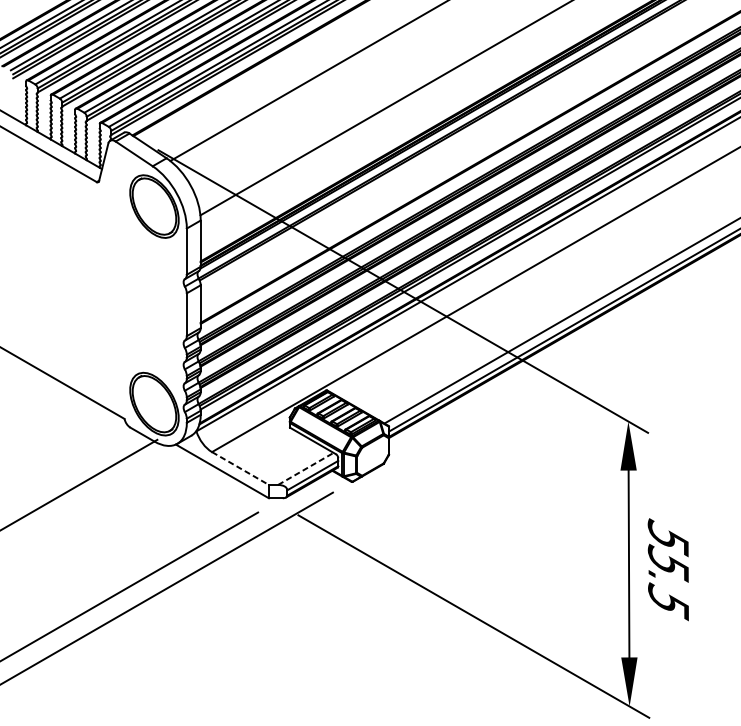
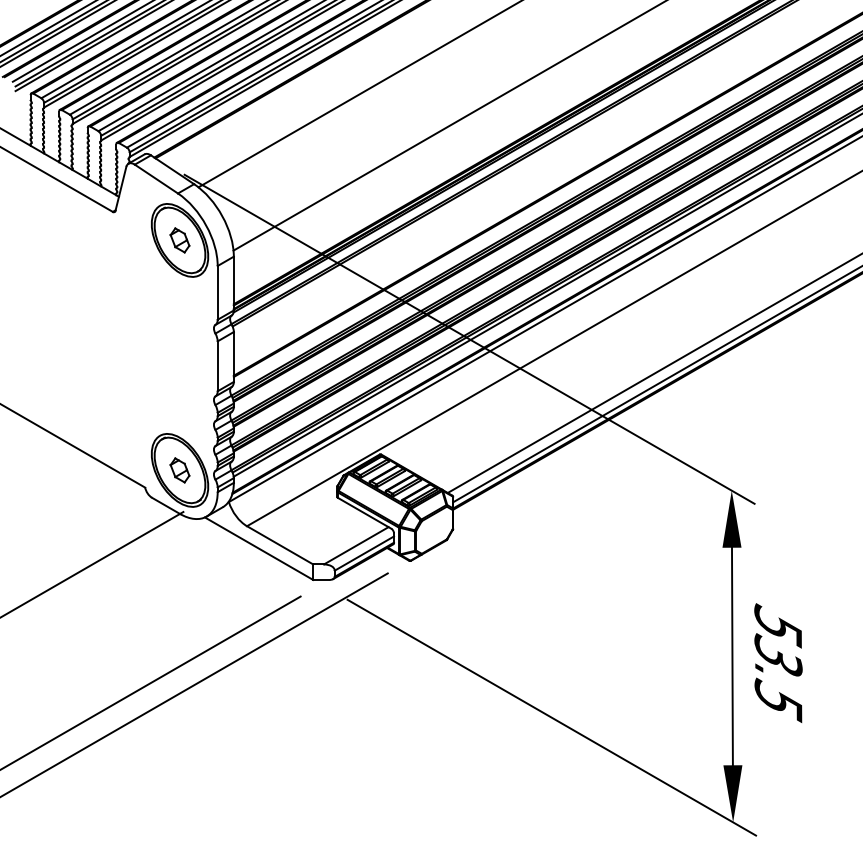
part: (154, 206) -> (179, 240), added
part: (154, 404) -> (179, 470), added
line: (240, 468) -> (280, 545), dashed -> solid
line: (306, 468) -> (356, 545), dashed -> solid
text: (668, 563) -> (778, 655), 55.5 -> 53.5

